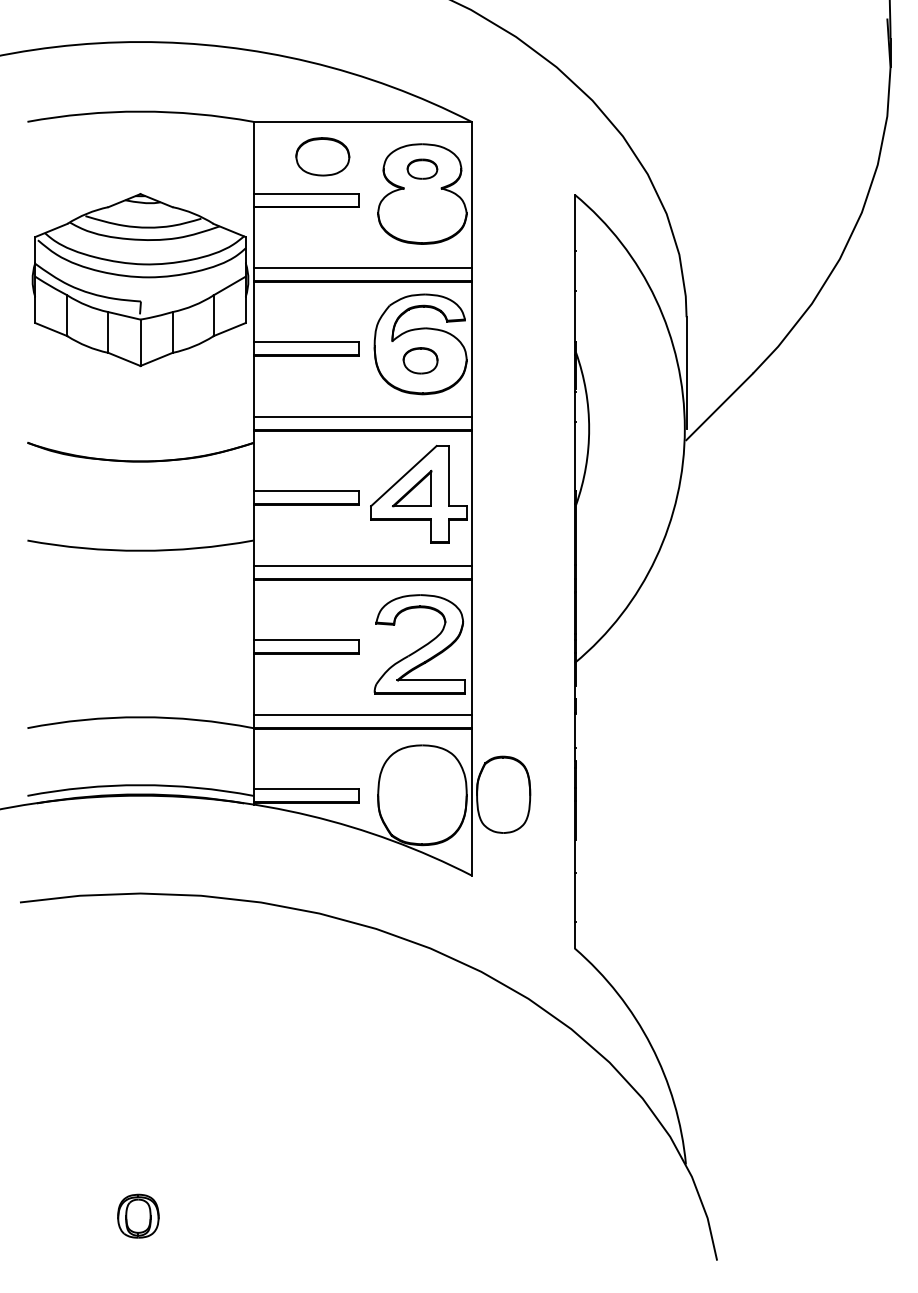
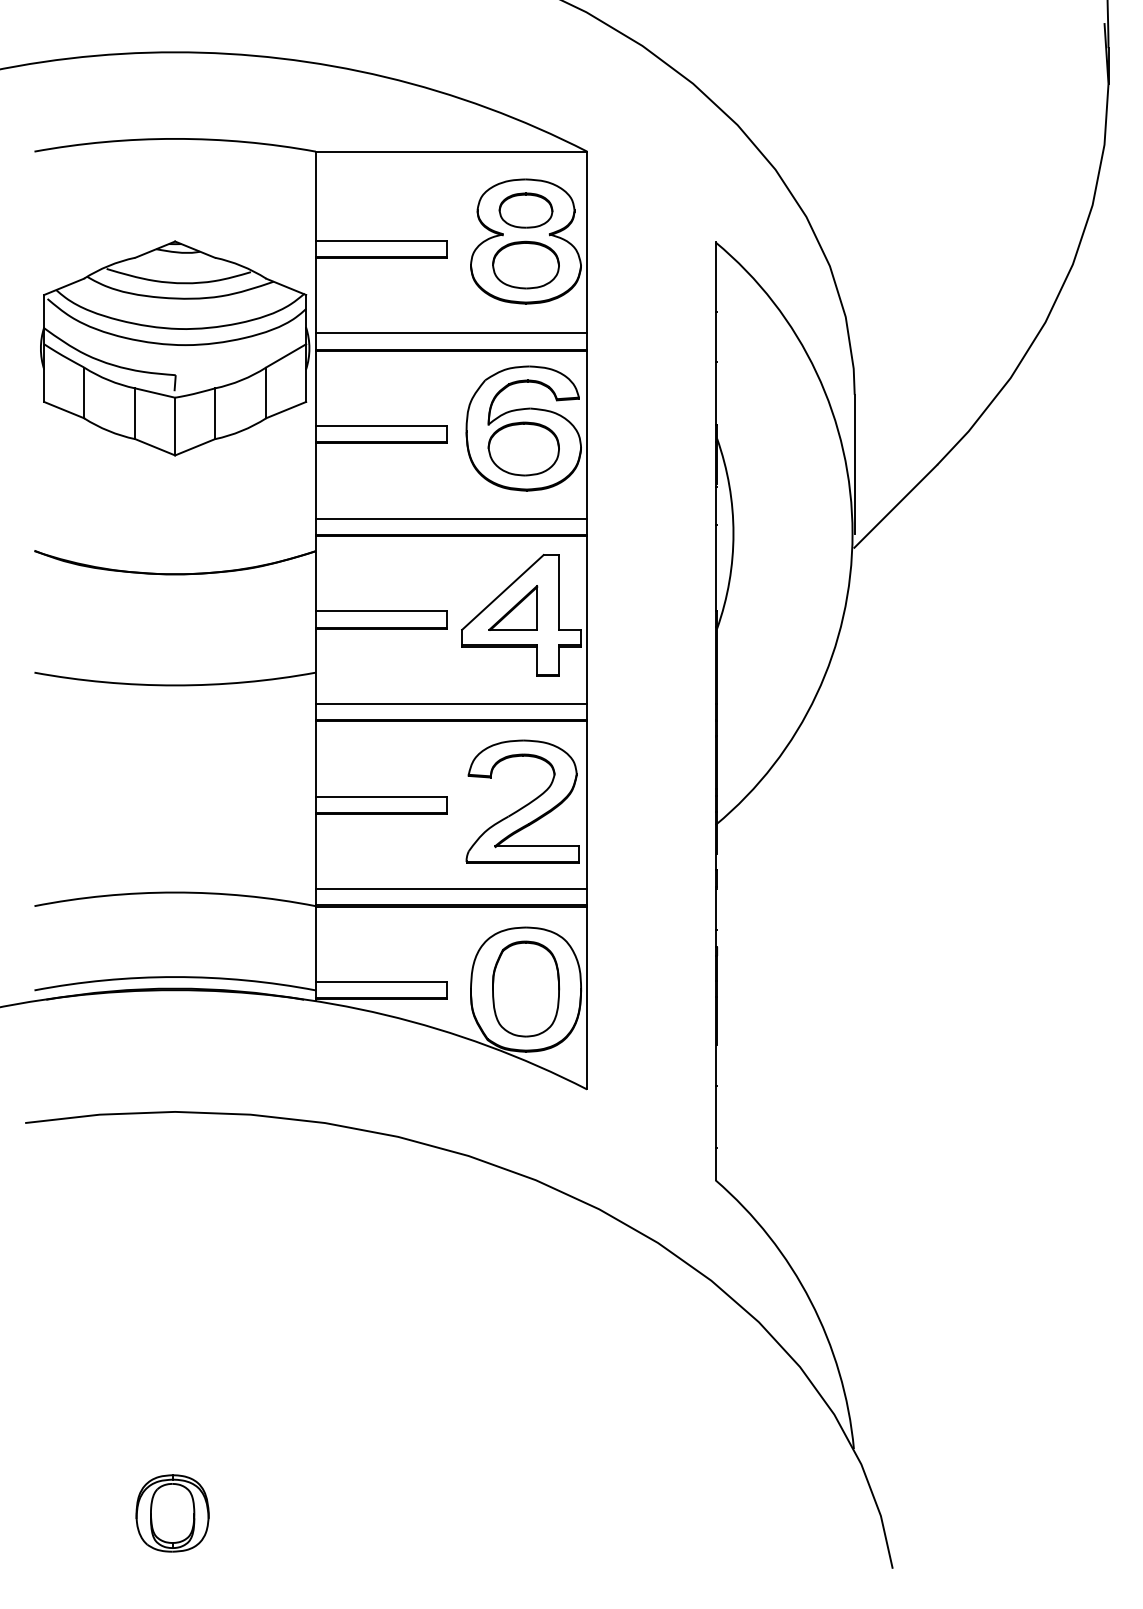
part: (322, 156) -> (525, 264), moved
part: (422, 169) -> (525, 210), size x1.43
part: (420, 360) -> (523, 448), size x1.67
part: (504, 794) -> (526, 988), moved
part: (138, 1216) -> (172, 1513), size x1.43

